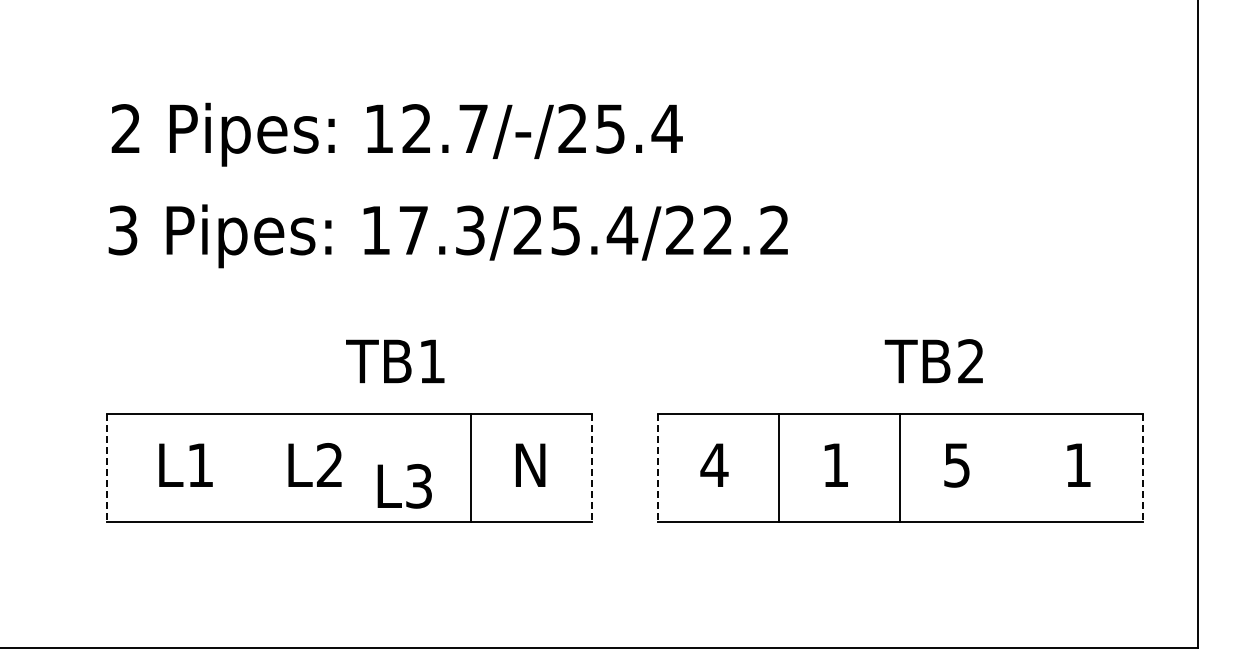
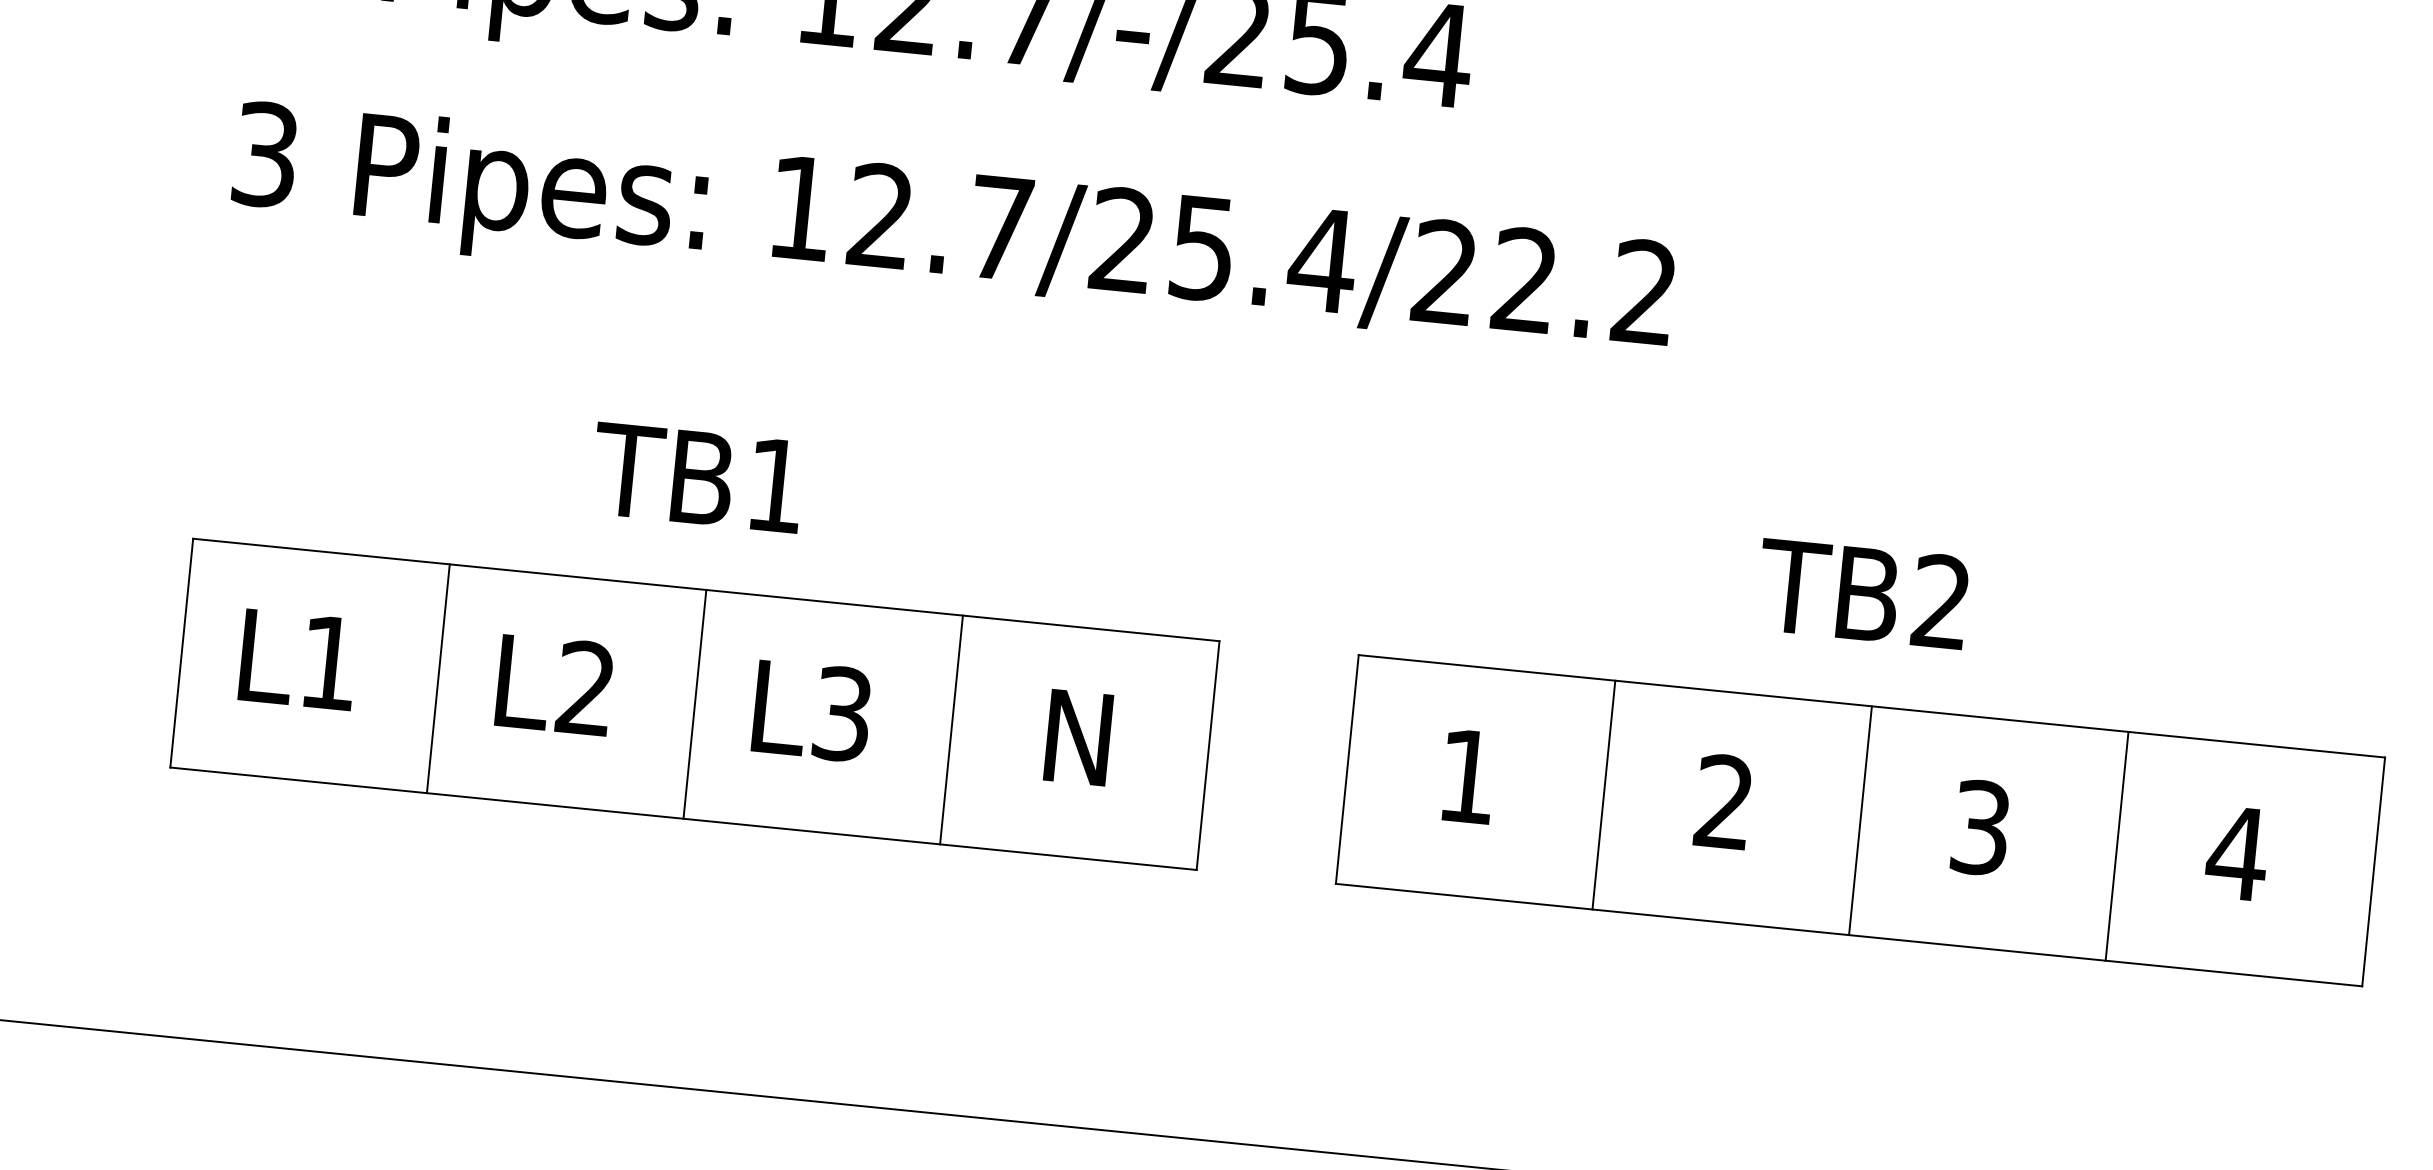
text: (441, 230) -> (939, 222), 17.3/25.4/22.2 -> 12.7/25.4/22.2
text: (395, 361) -> (698, 477), moved
text: (933, 361) -> (1861, 594), moved
text: (185, 464) -> (297, 658), moved
text: (314, 464) -> (553, 683), moved
text: (714, 464) -> (1467, 774), 4 -> 1
text: (834, 464) -> (1721, 800), 1 -> 2
text: (957, 464) -> (1981, 826), 5 -> 3
text: (1078, 464) -> (2238, 851), 1 -> 4
line: (228, 467) -> (438, 678), added
line: (349, 467) -> (694, 704), added
line: (1021, 467) -> (2116, 846), added
line: (107, 468) -> (182, 655), dashed -> solid
line: (592, 468) -> (1208, 757), dashed -> solid
line: (657, 468) -> (1346, 771), dashed -> solid
line: (1142, 468) -> (2372, 873), dashed -> solid
text: (404, 486) -> (811, 711), moved

